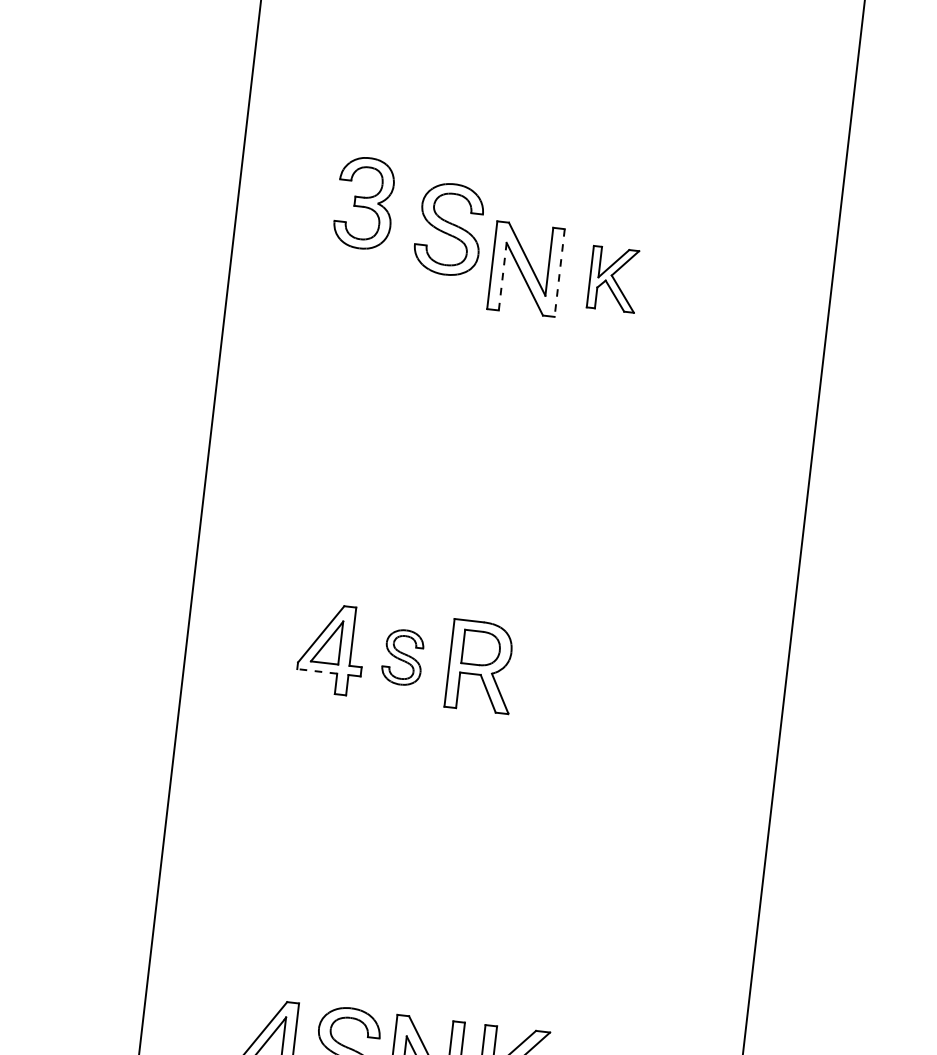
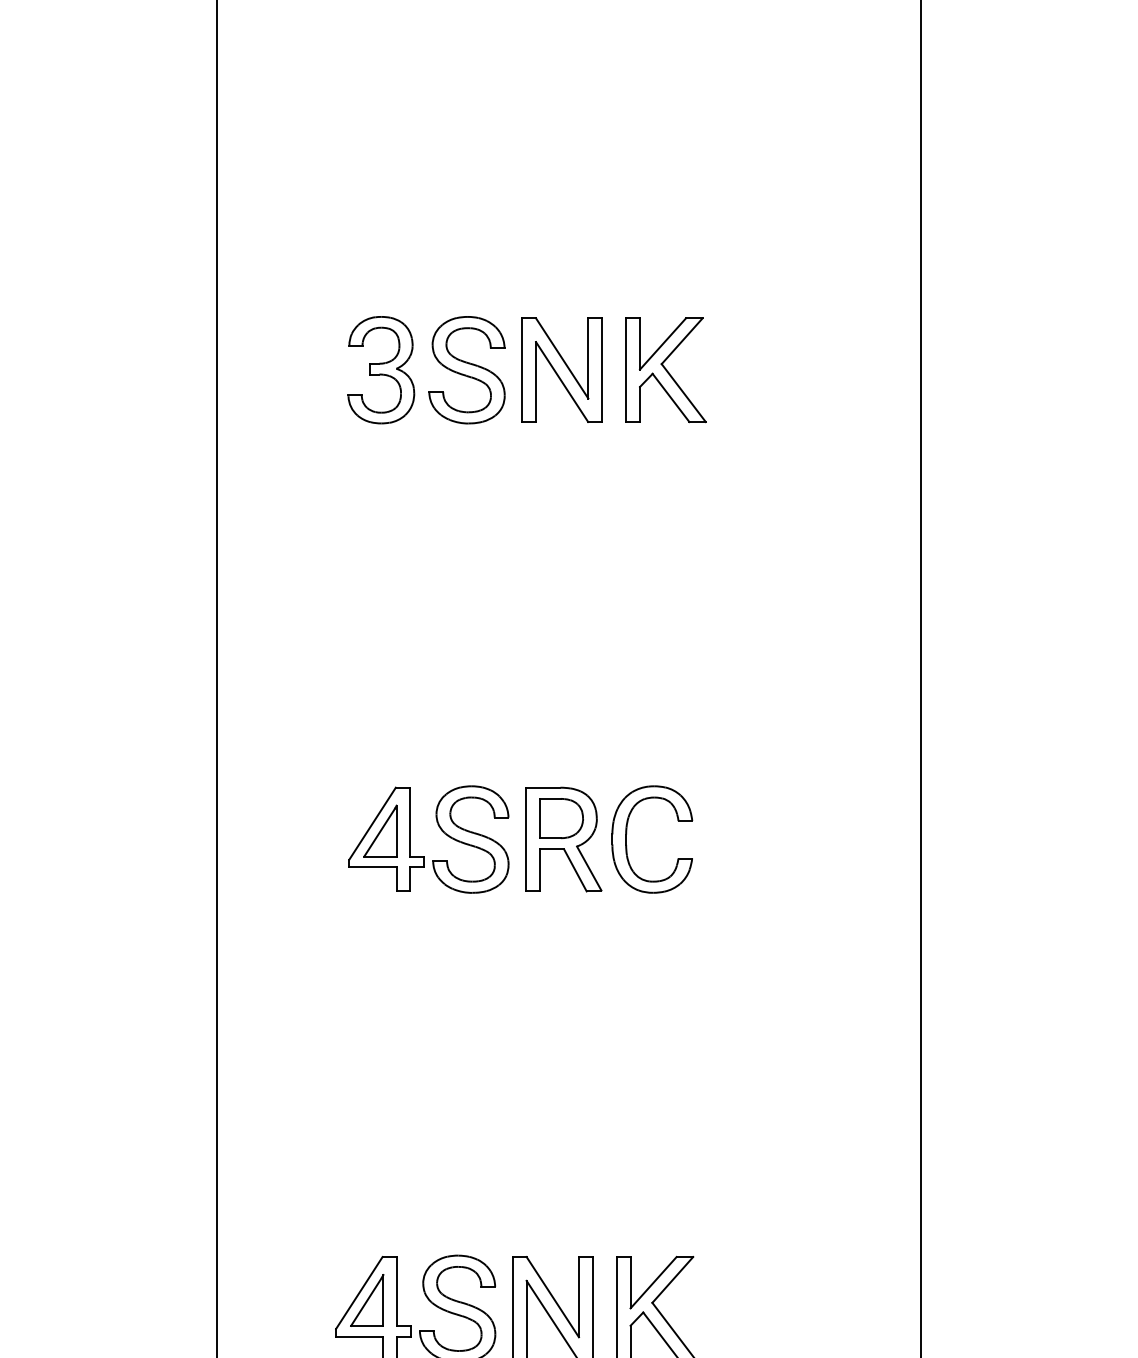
part: (364, 203) -> (381, 370), moved
part: (448, 229) -> (466, 370), moved
line: (559, 273) -> (601, 370), dashed -> solid
line: (503, 277) -> (536, 382), dashed -> solid
part: (613, 279) -> (665, 370), size x1.43
part: (402, 657) -> (470, 839), size x1.67
part: (535, 667) -> (627, 833), added
line: (317, 671) -> (373, 867), dashed -> solid

